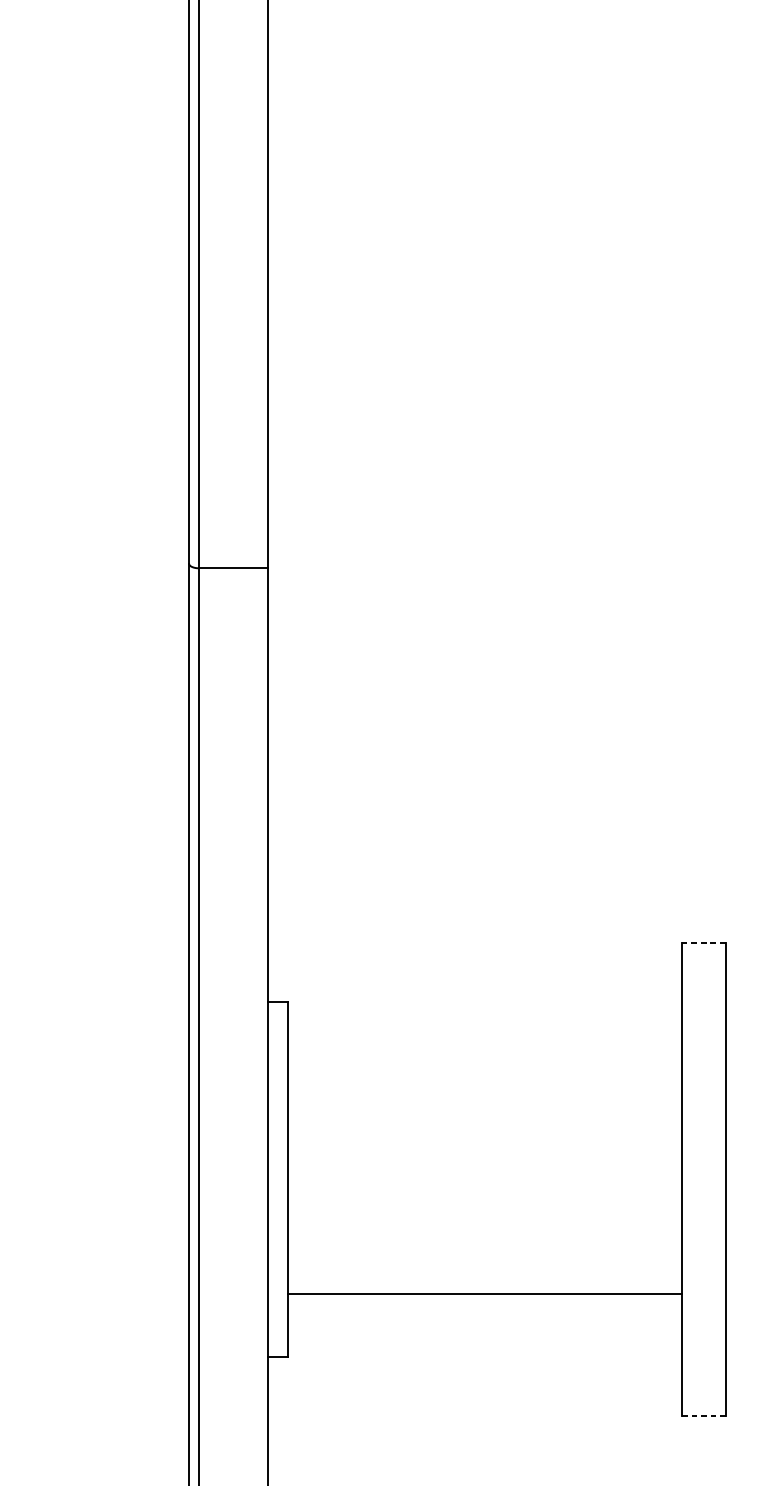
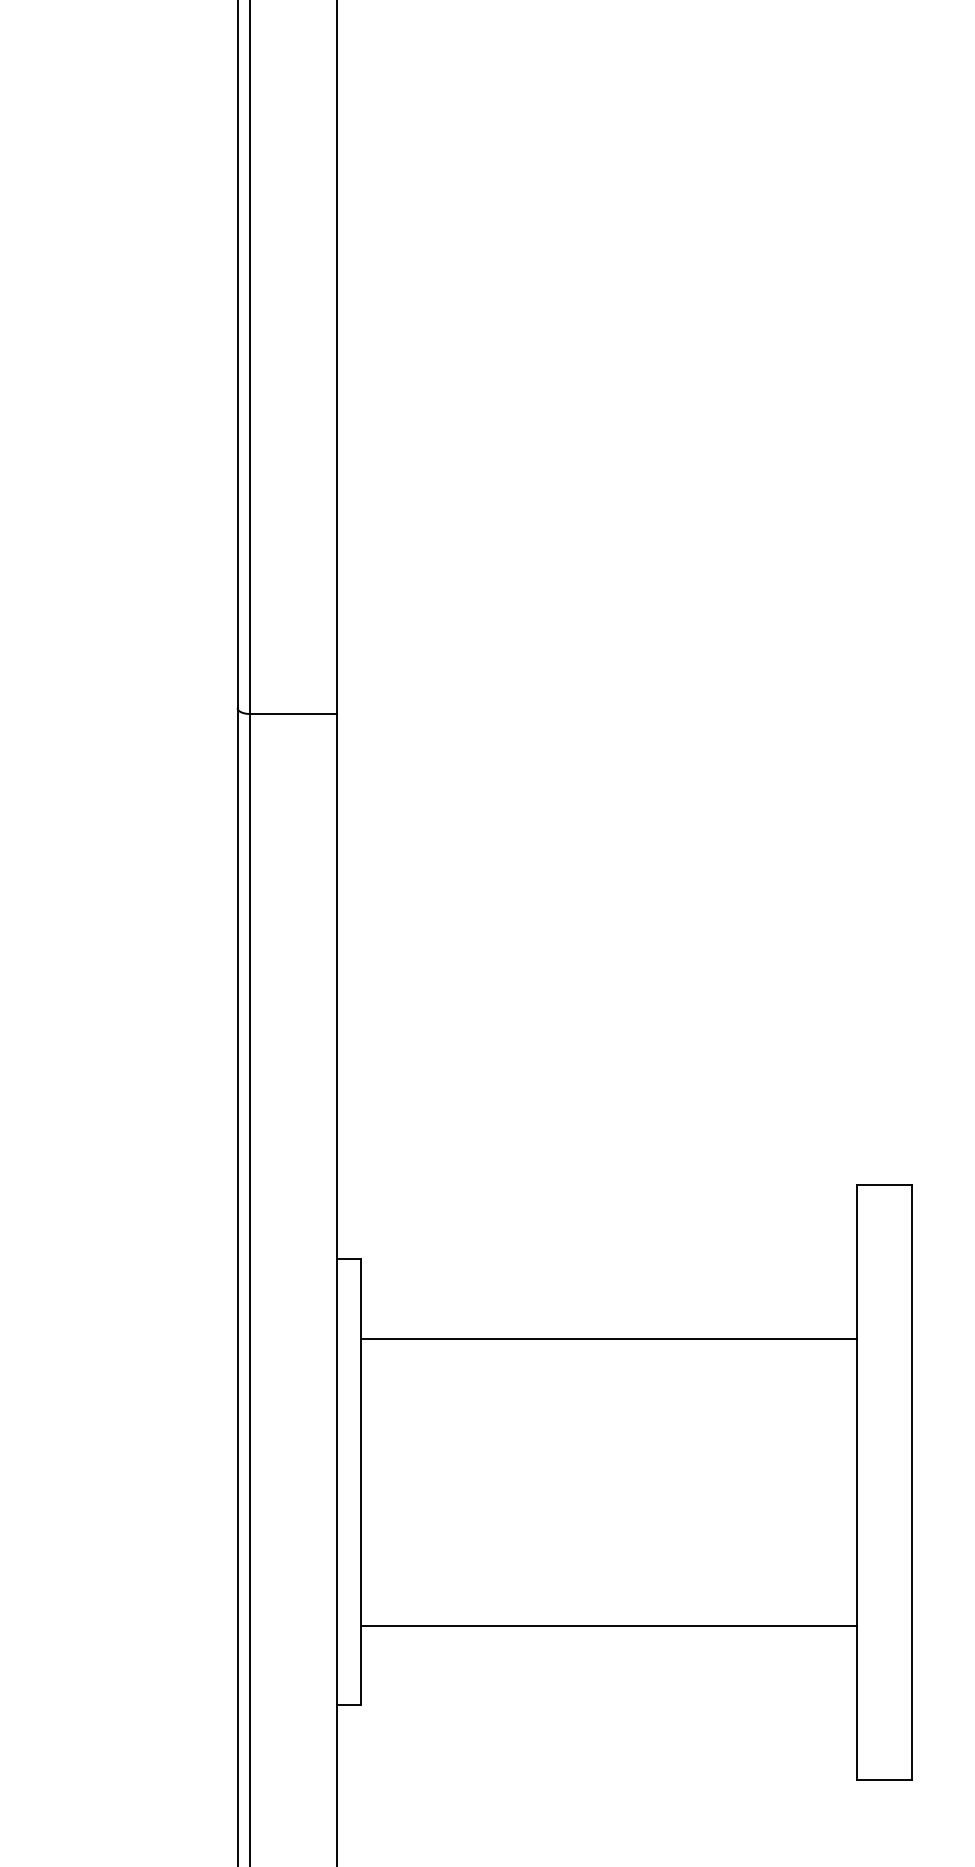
line: (703, 942) -> (883, 1184), dashed -> solid
line: (485, 1065) -> (609, 1338), added
line: (703, 1416) -> (884, 1779), dashed -> solid

